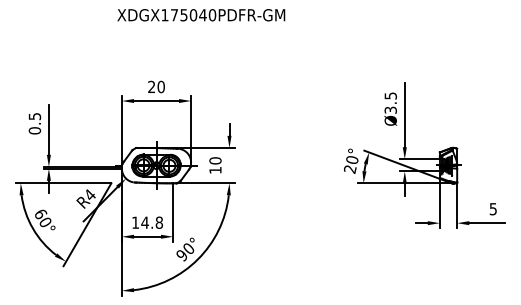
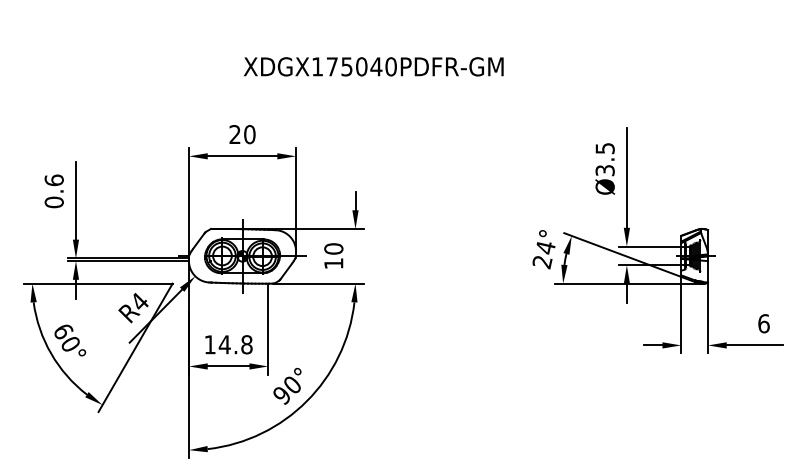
text: (201, 15) -> (374, 67), moved
text: (34, 116) -> (53, 180), 0.5 -> 0.6
text: (352, 160) -> (545, 248), 20° -> 24°
text: (493, 209) -> (764, 324), 5 -> 6

